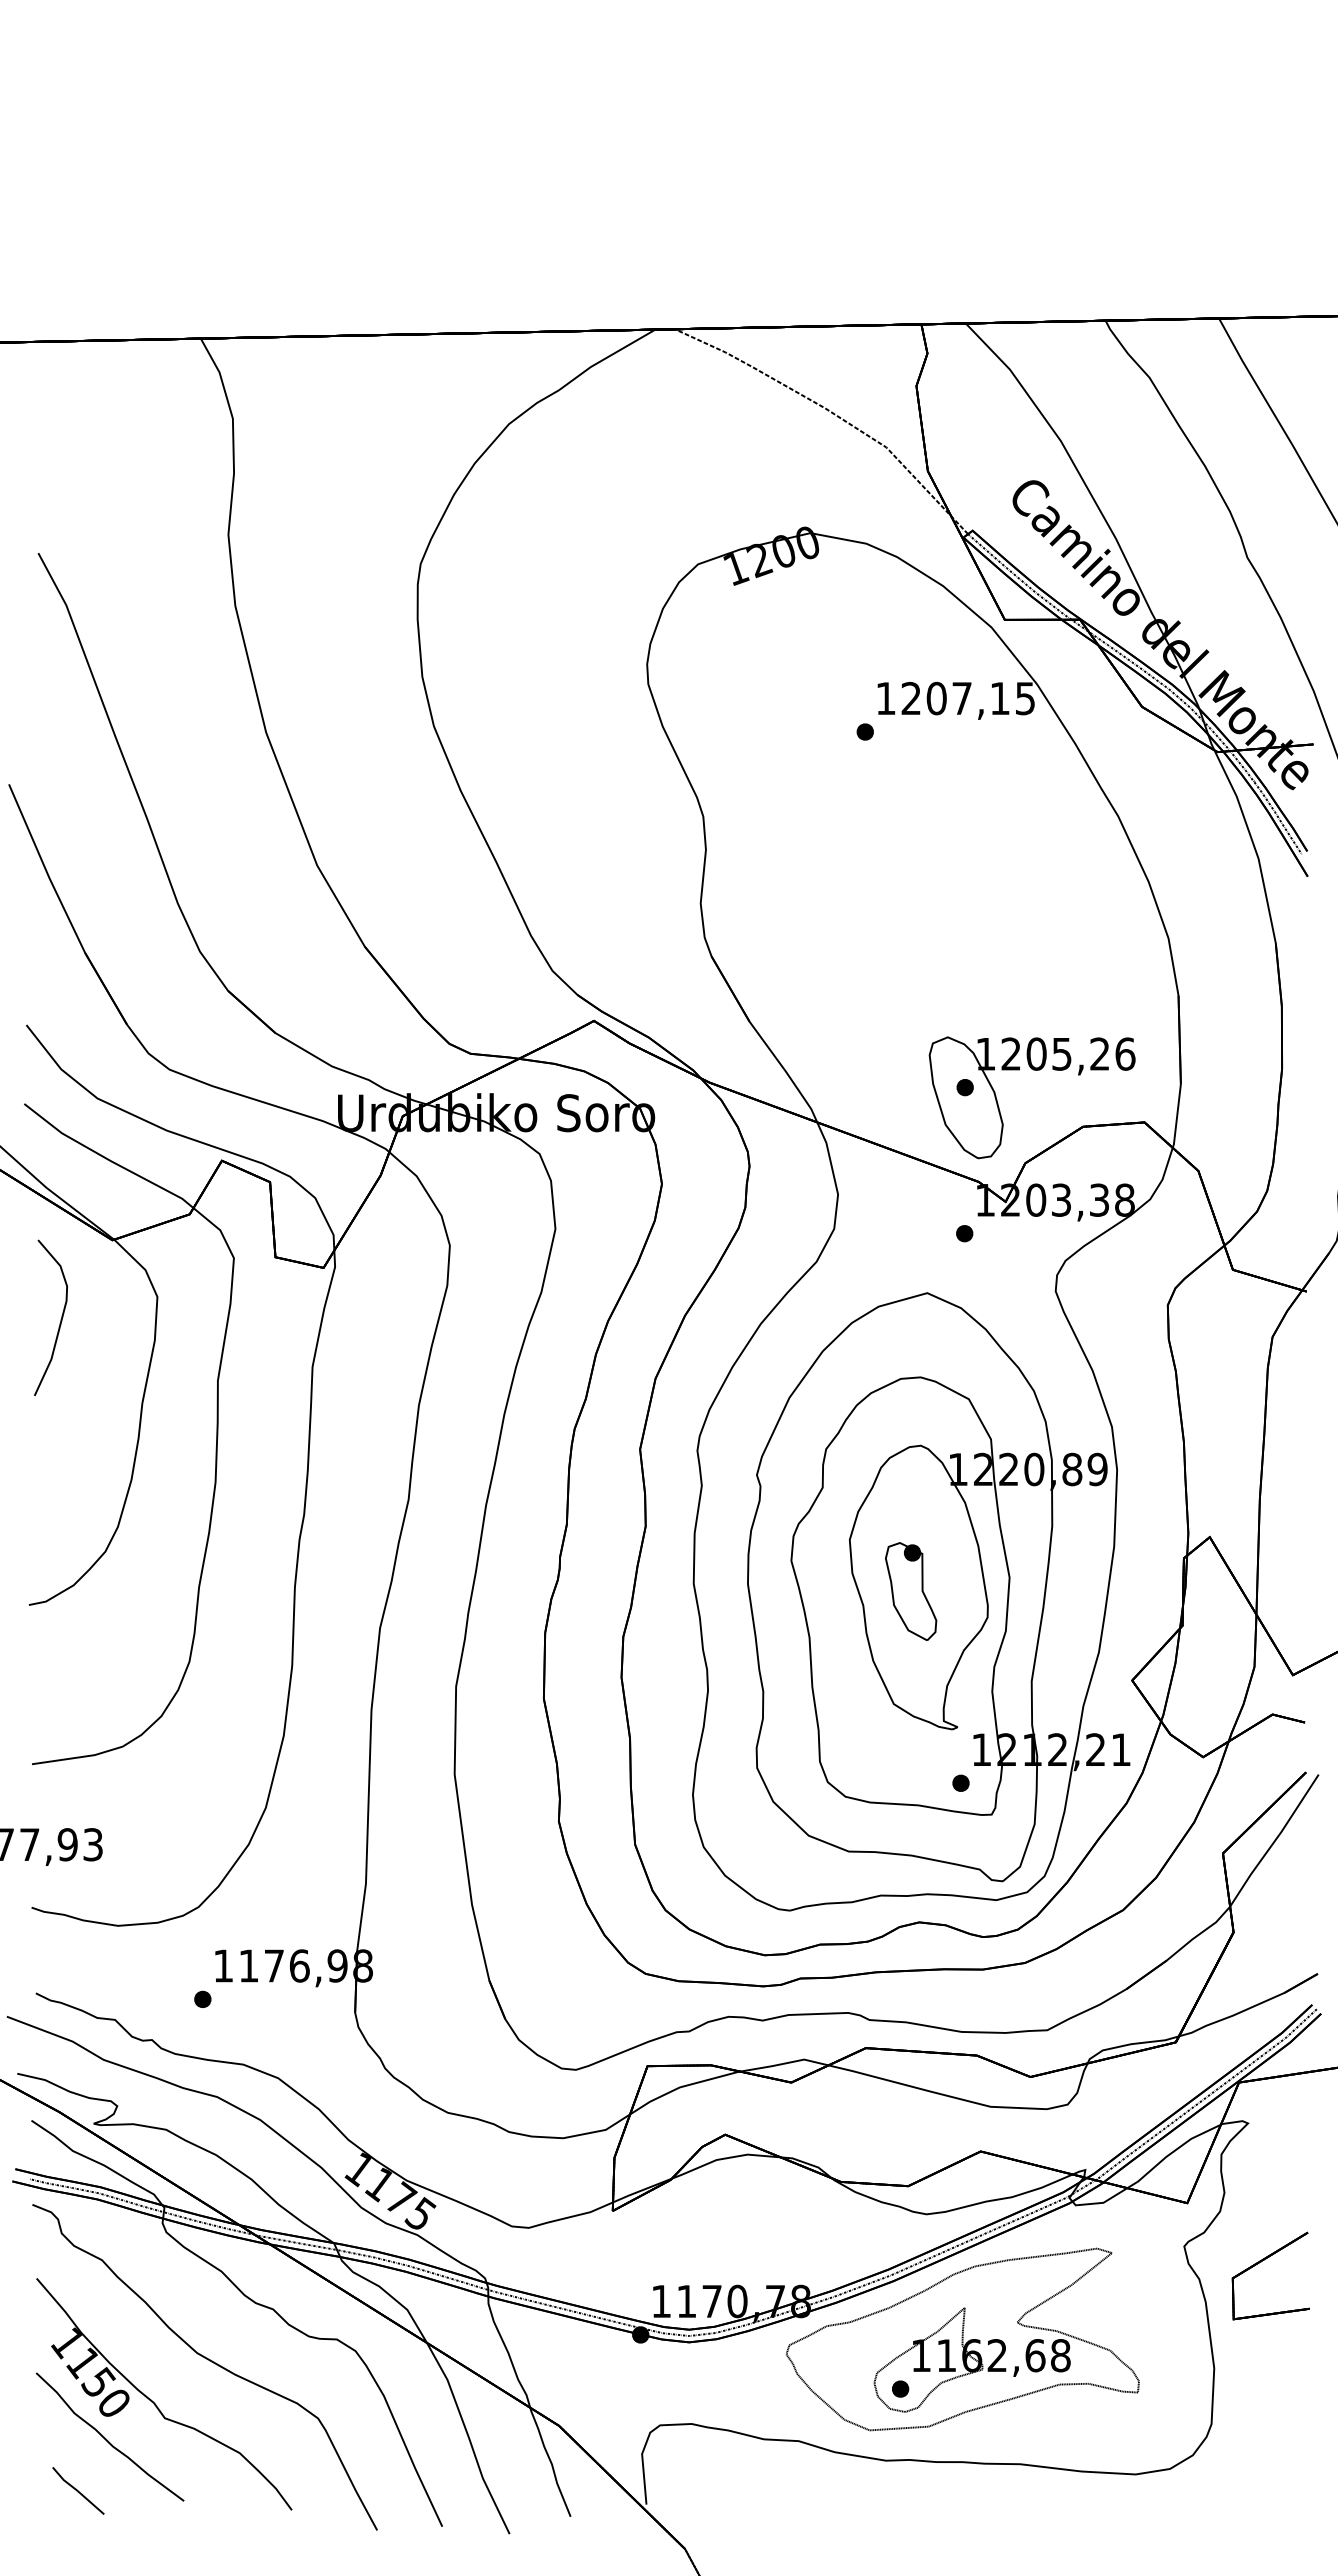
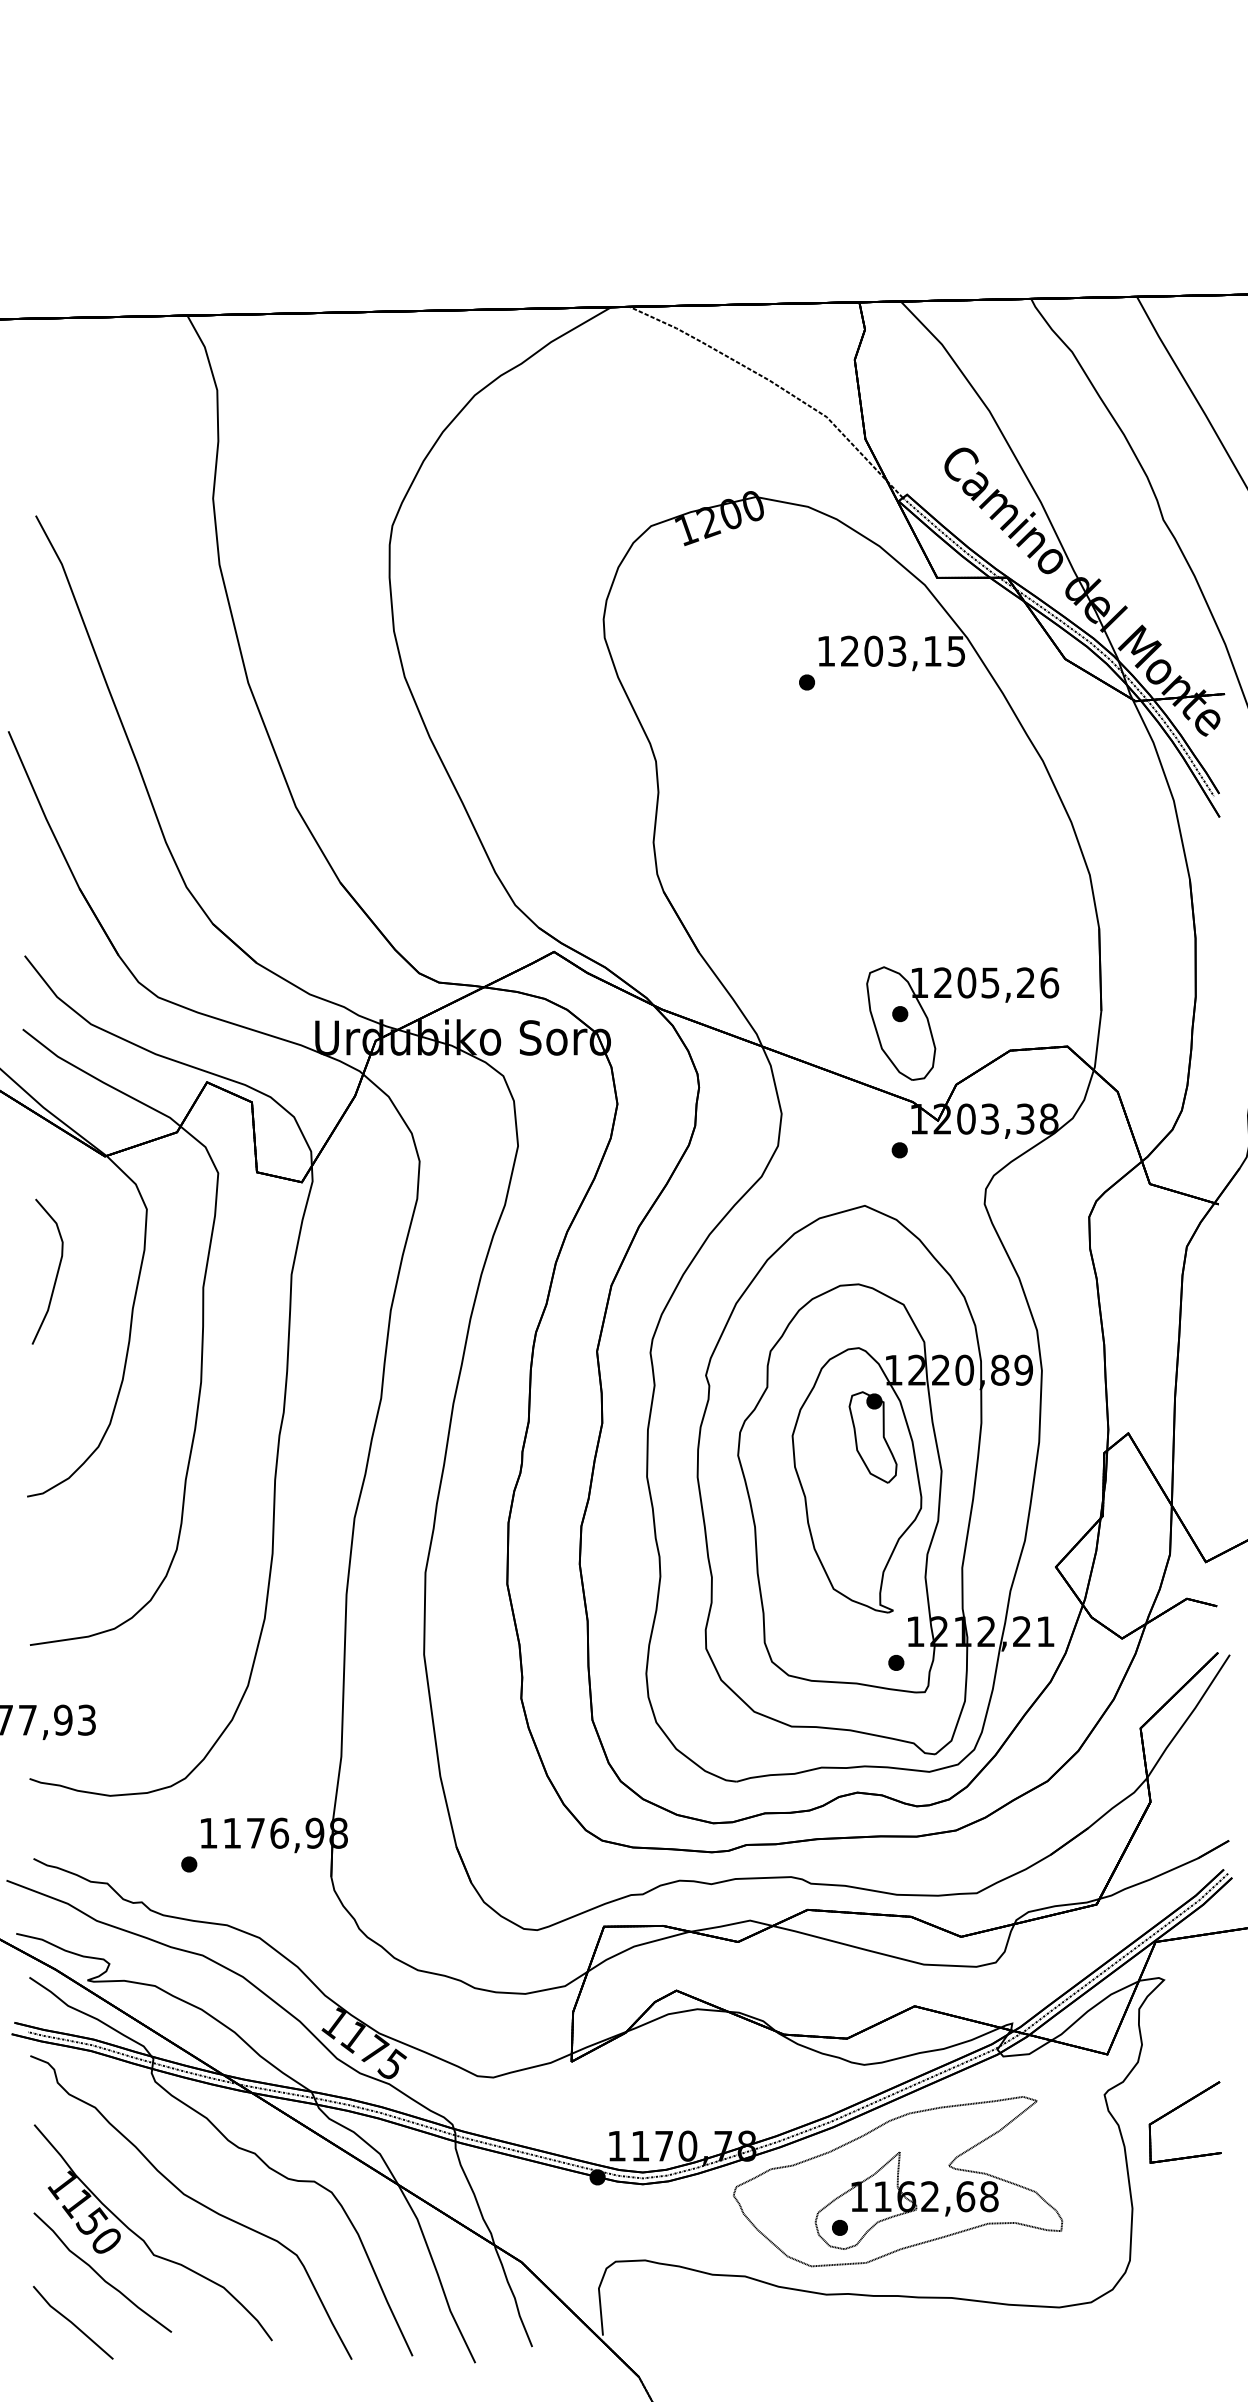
text: (961, 698) -> (896, 651), 1207,15 -> 1203,15
part: (60, 1319) -> (56, 1273), moved
part: (911, 1591) -> (873, 1437), moved
part: (78, 2490) -> (73, 2322), size x1.67

